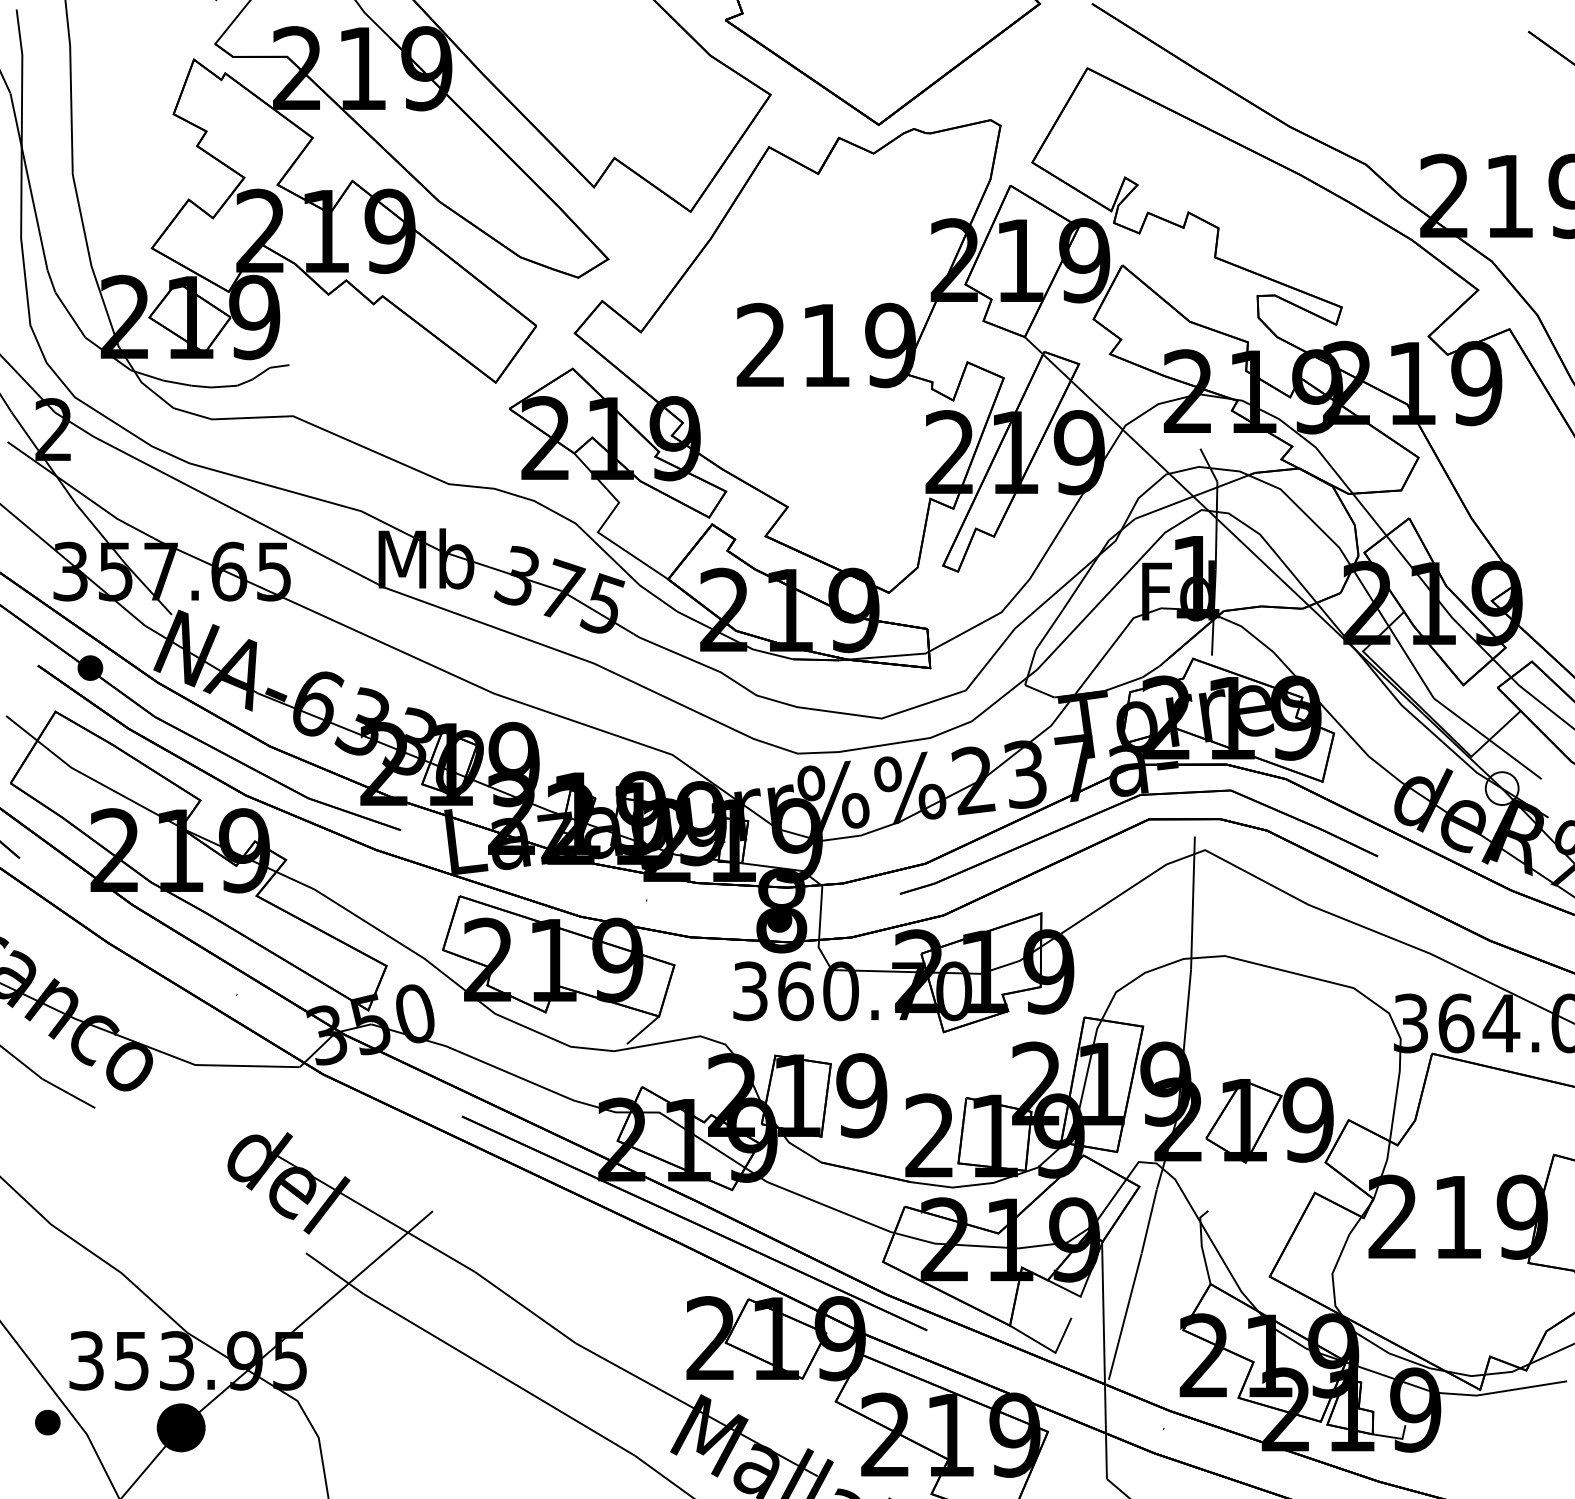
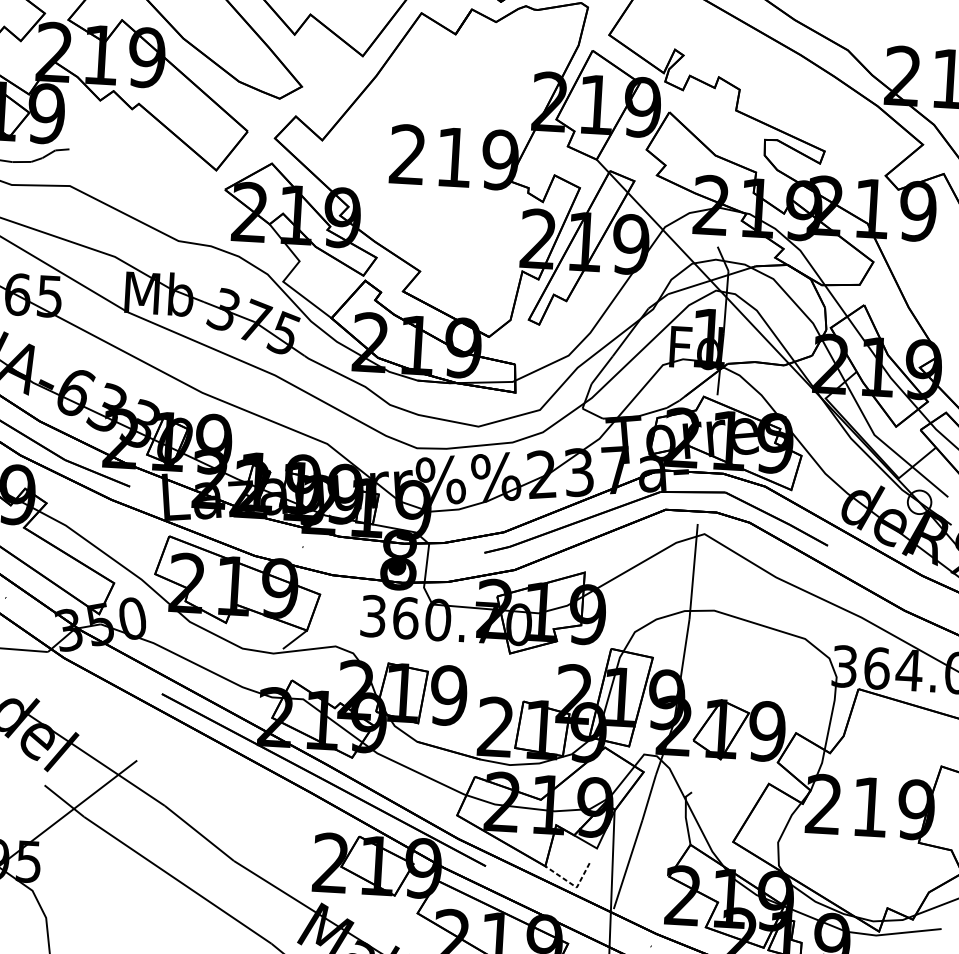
line: (1049, 1349) -> (572, 884), solid -> dashed

